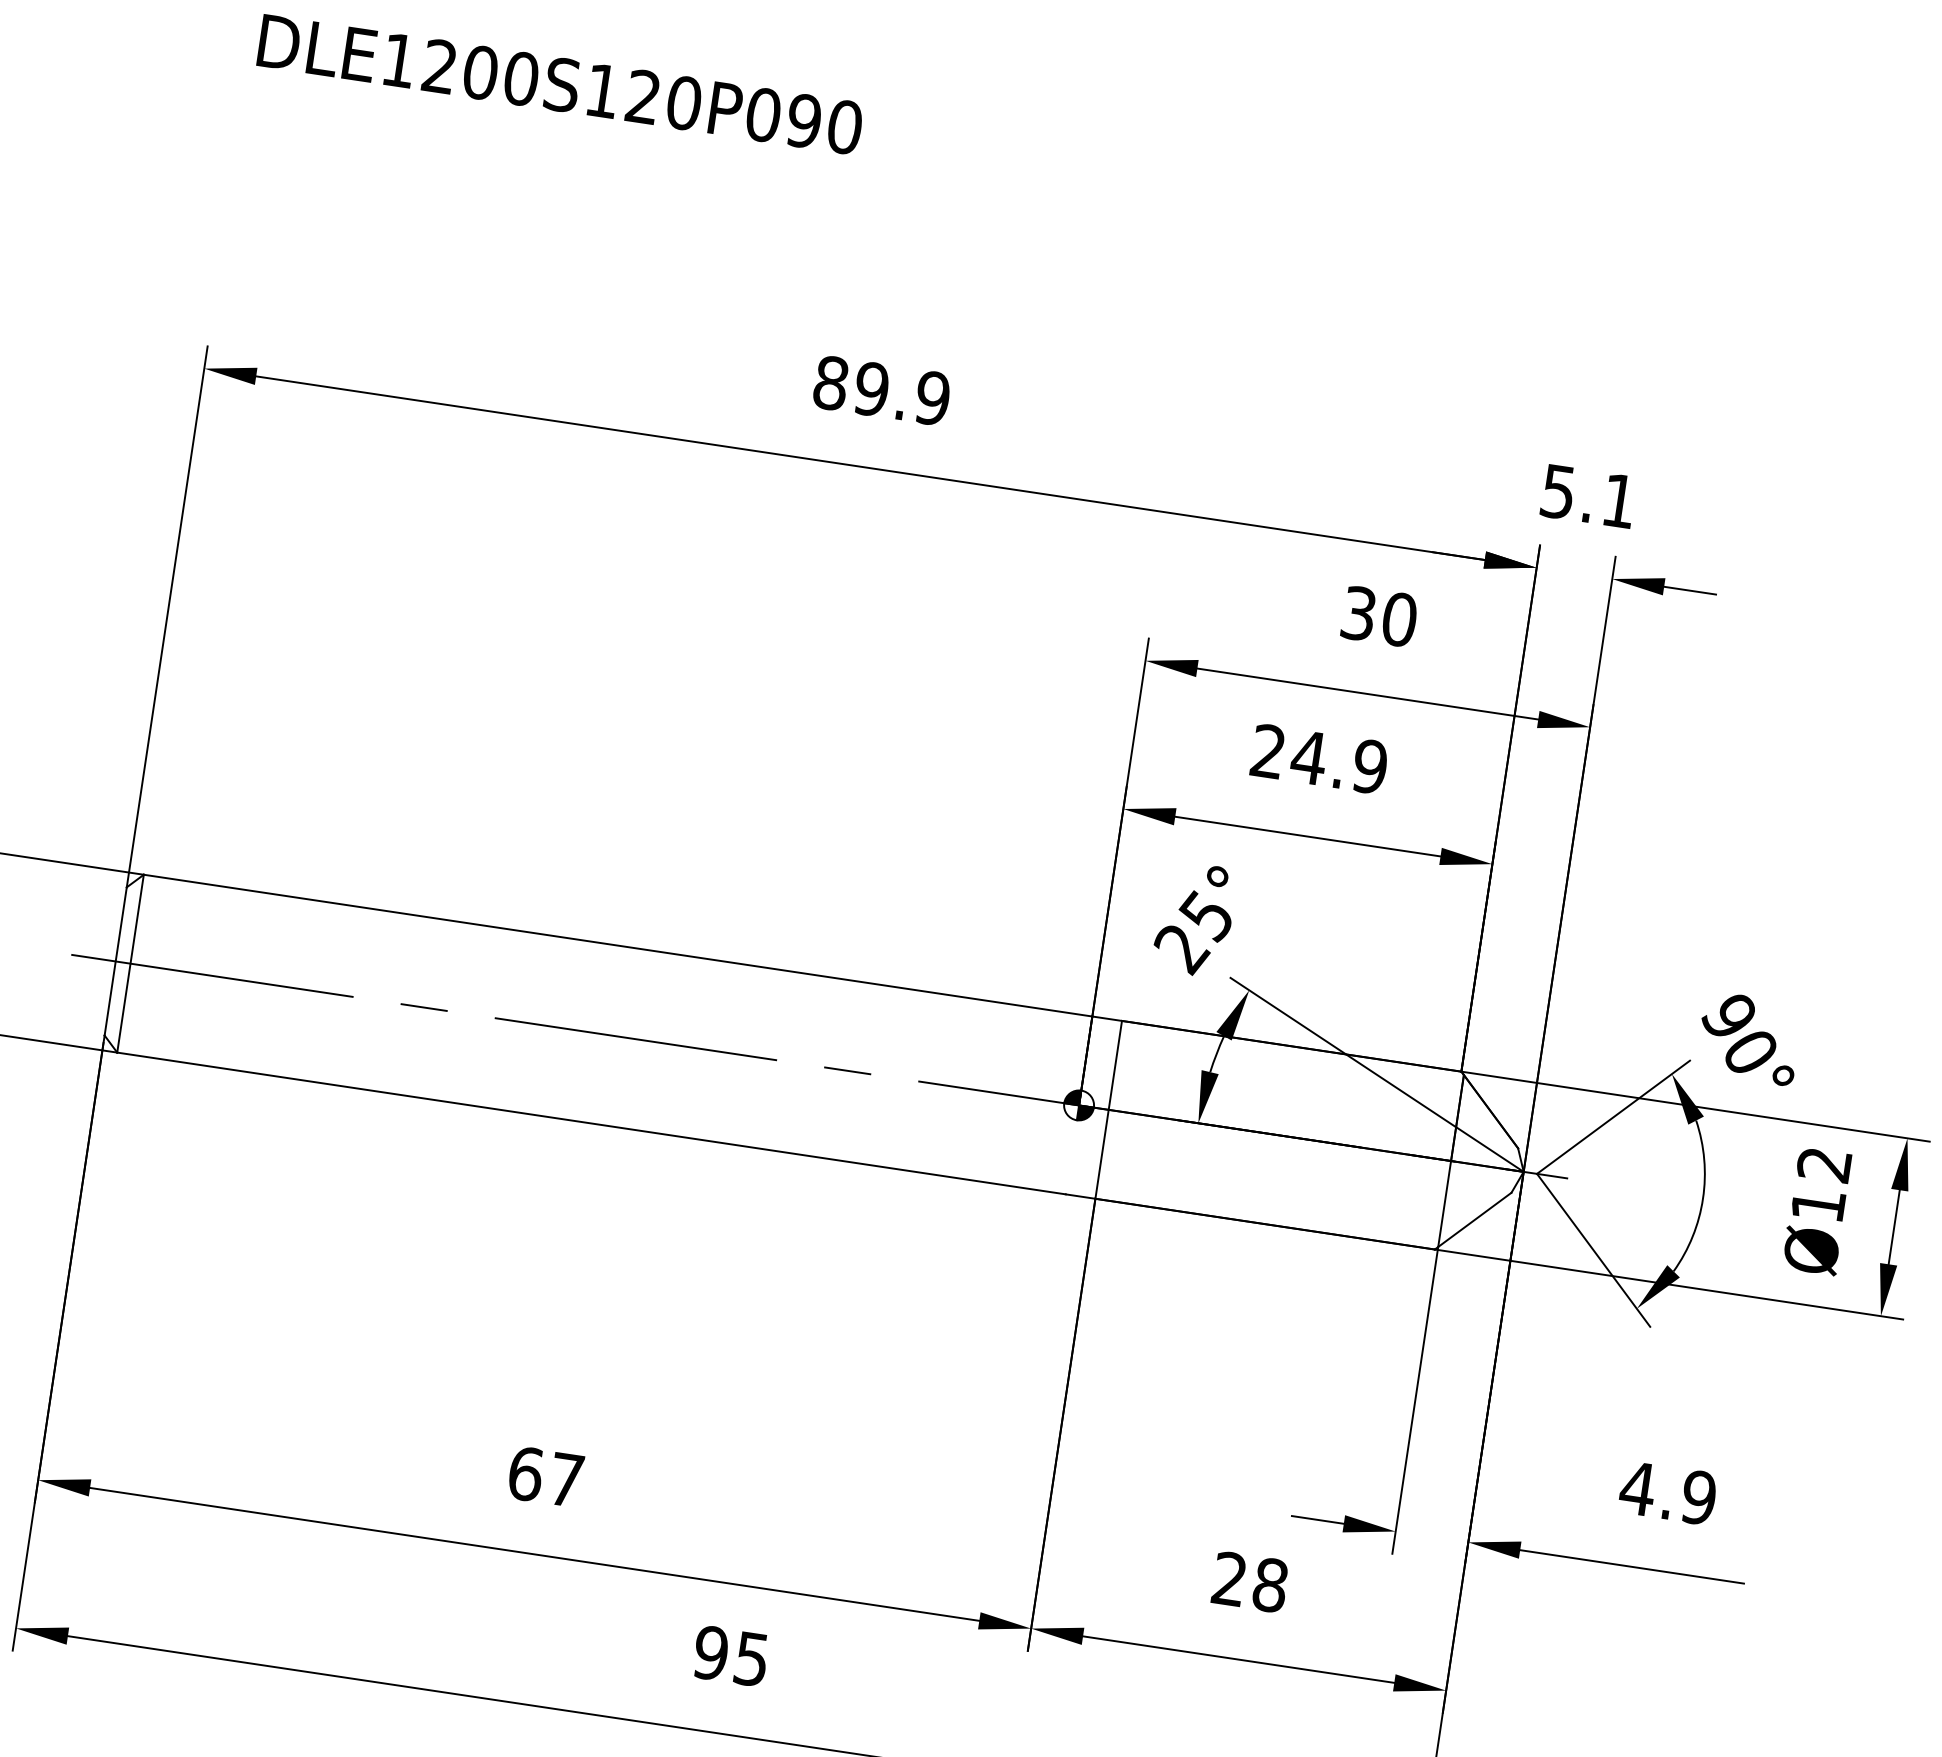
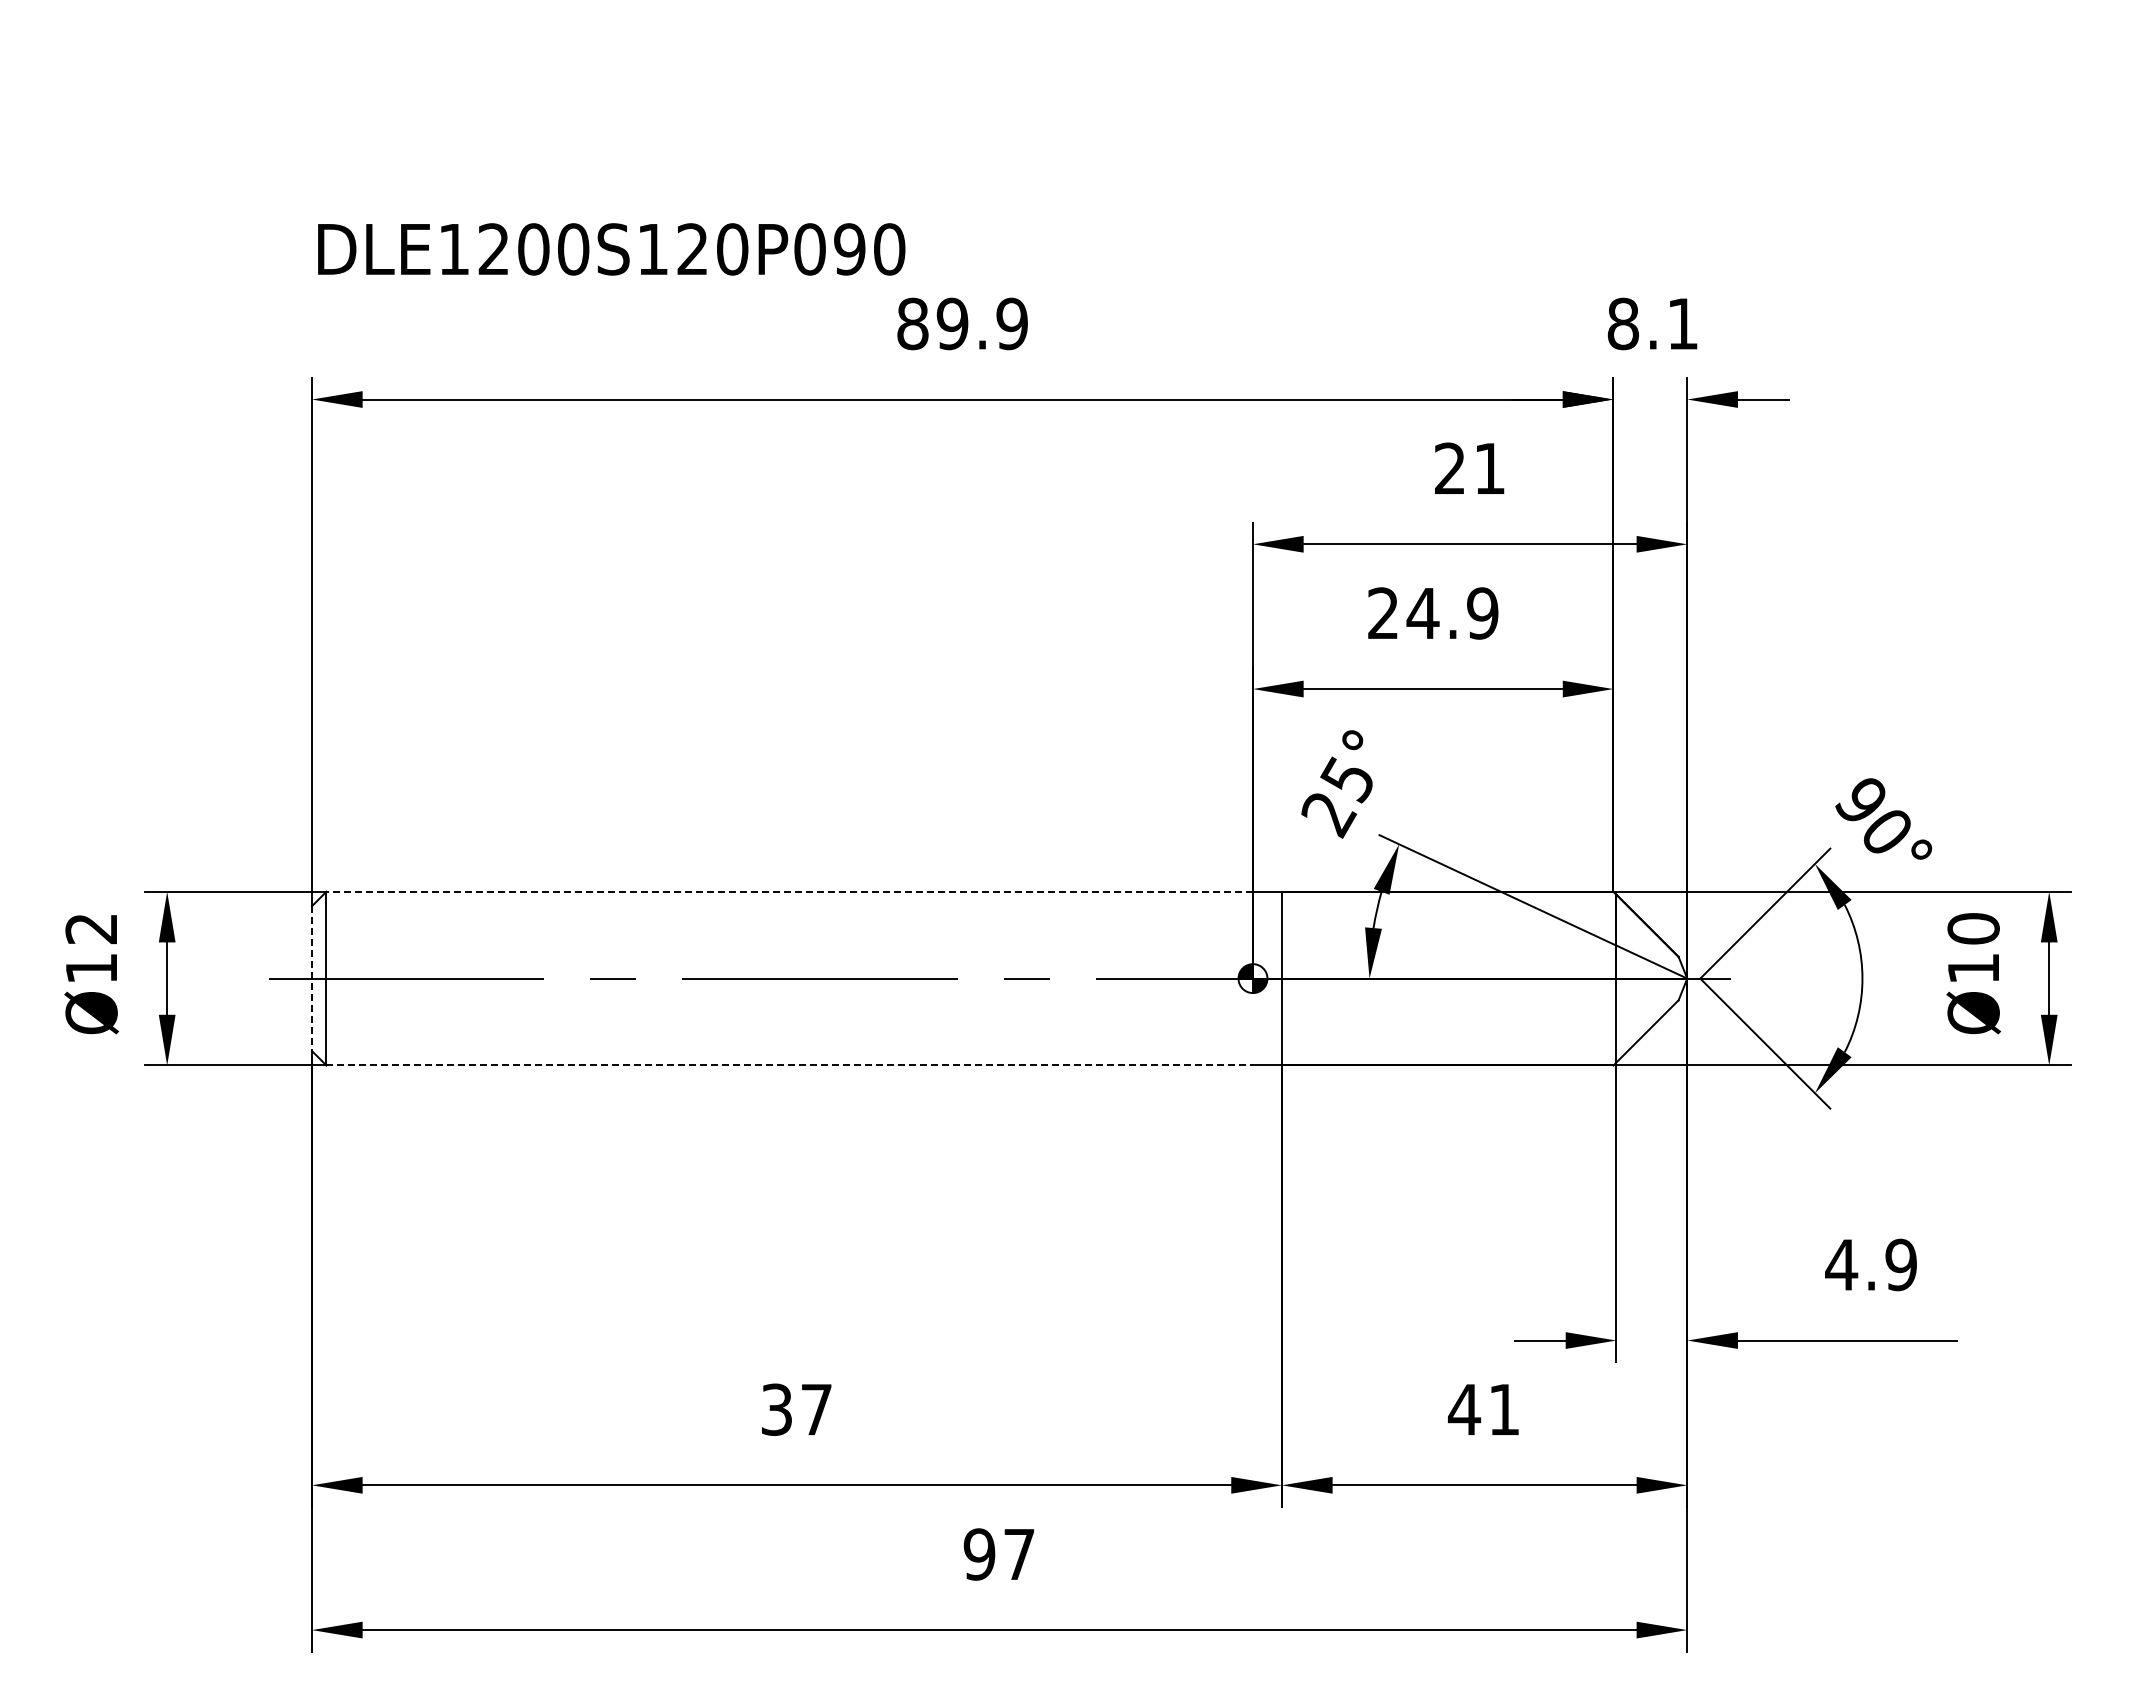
text: (560, 84) -> (611, 249), moved
text: (1558, 491) -> (1623, 323), 5.1 -> 8.1
text: (1379, 616) -> (1470, 468), 30 -> 21
line: (617, 945) -> (789, 891), solid -> dashed
line: (115, 962) -> (311, 979), solid -> dashed
line: (592, 1123) -> (790, 1065), solid -> dashed
text: (1824, 1164) -> (1973, 928), Ø12 -> Ø10
text: (525, 1473) -> (776, 1409), 67 -> 37
text: (1250, 1581) -> (1484, 1409), 28 -> 41
text: (750, 1659) -> (1018, 1554), 95 -> 97

